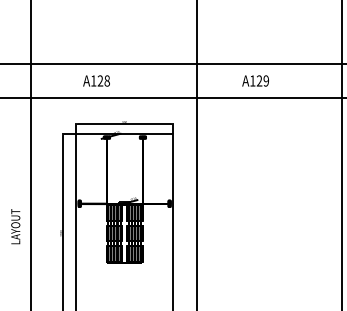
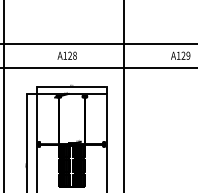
text: (96, 80) -> (67, 55), moved
text: (255, 80) -> (180, 55), moved

